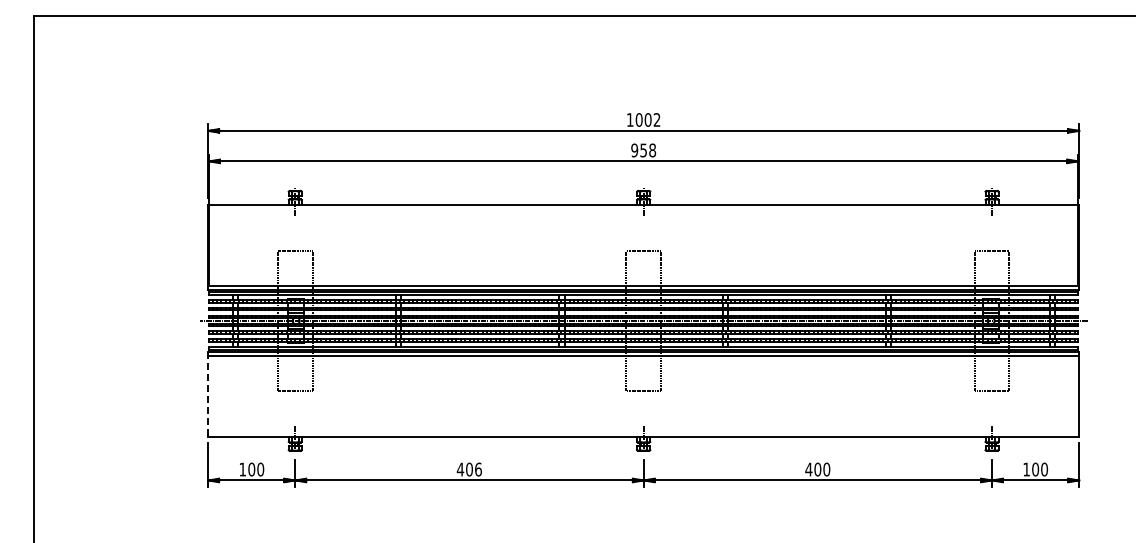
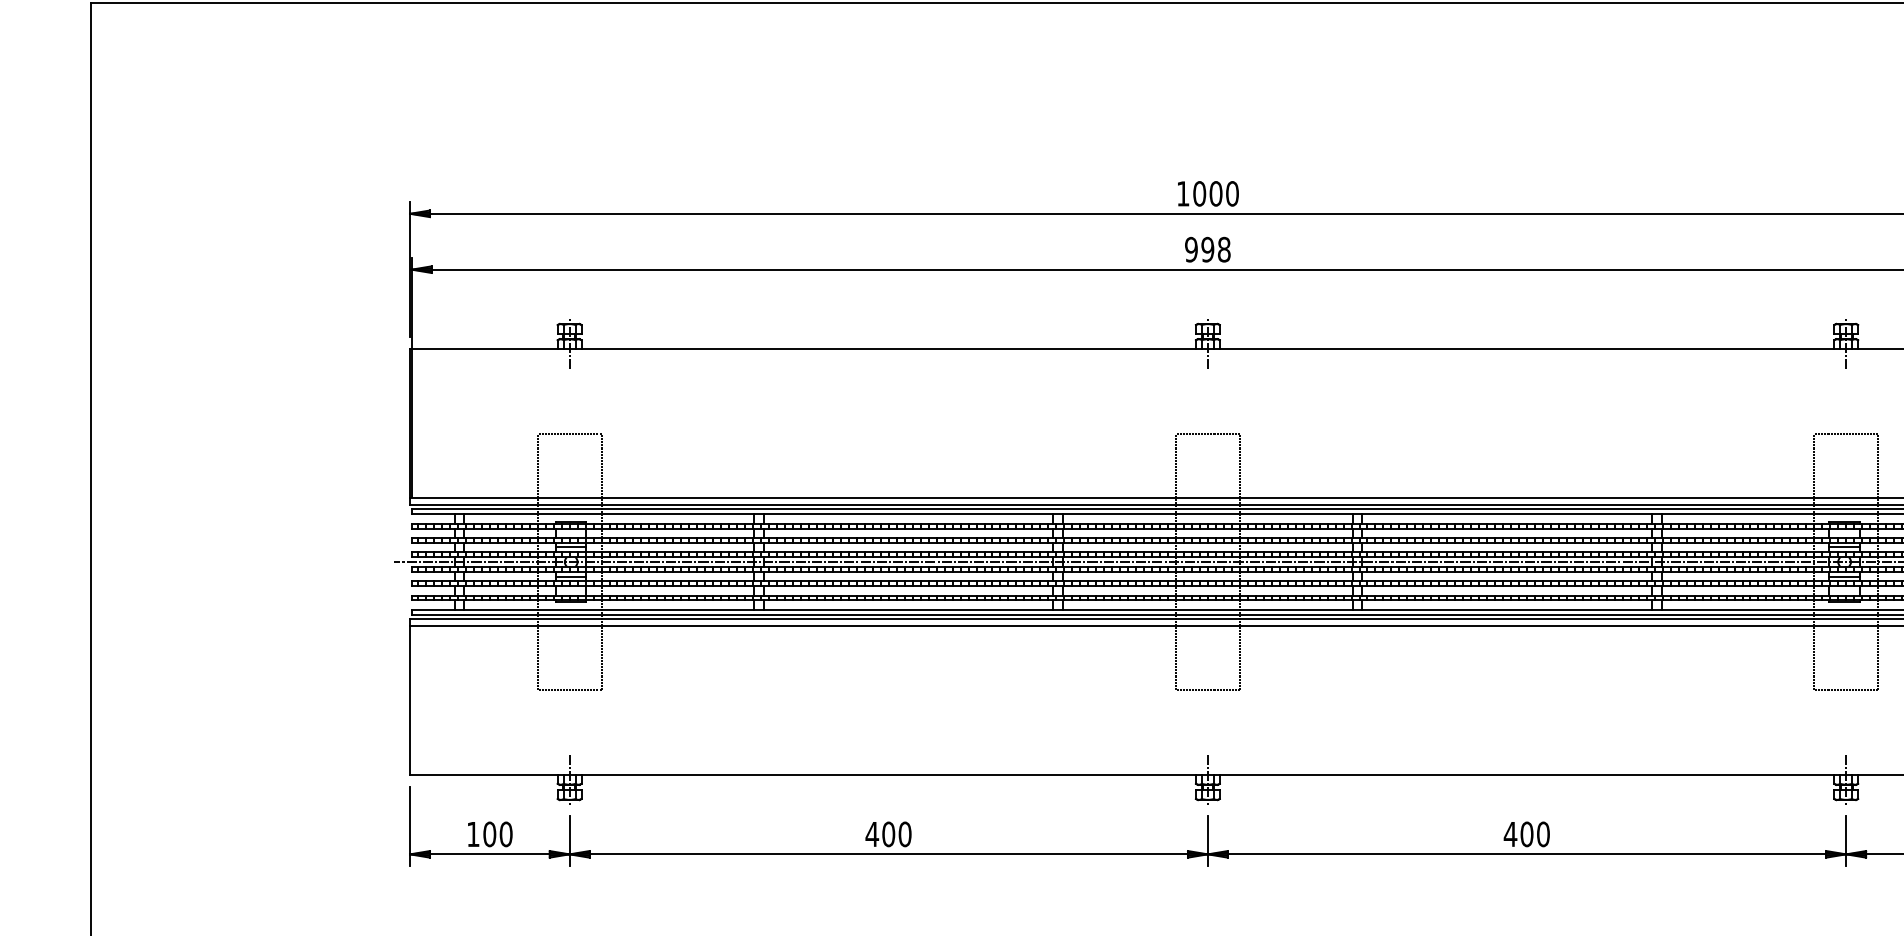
text: (656, 119) -> (1231, 192), 1002 -> 1000
text: (643, 150) -> (1207, 249), 958 -> 998
line: (208, 394) -> (410, 696), dashed -> solid
text: (478, 469) -> (905, 834), 406 -> 400

